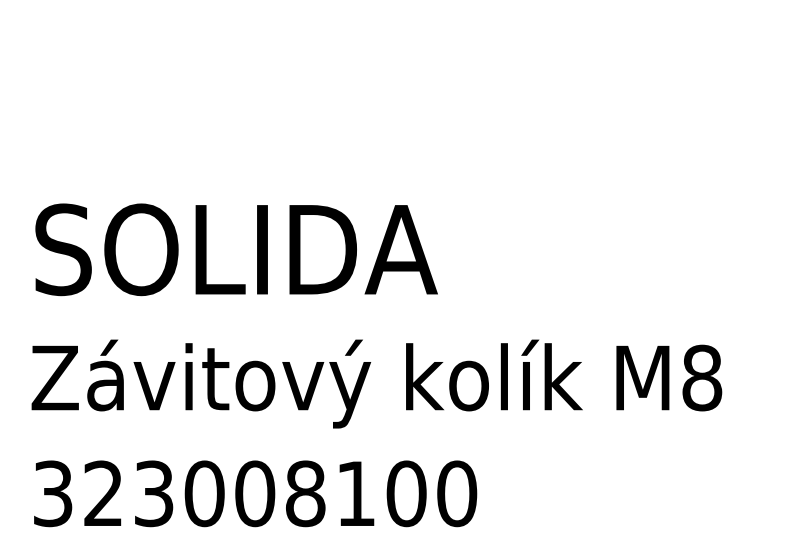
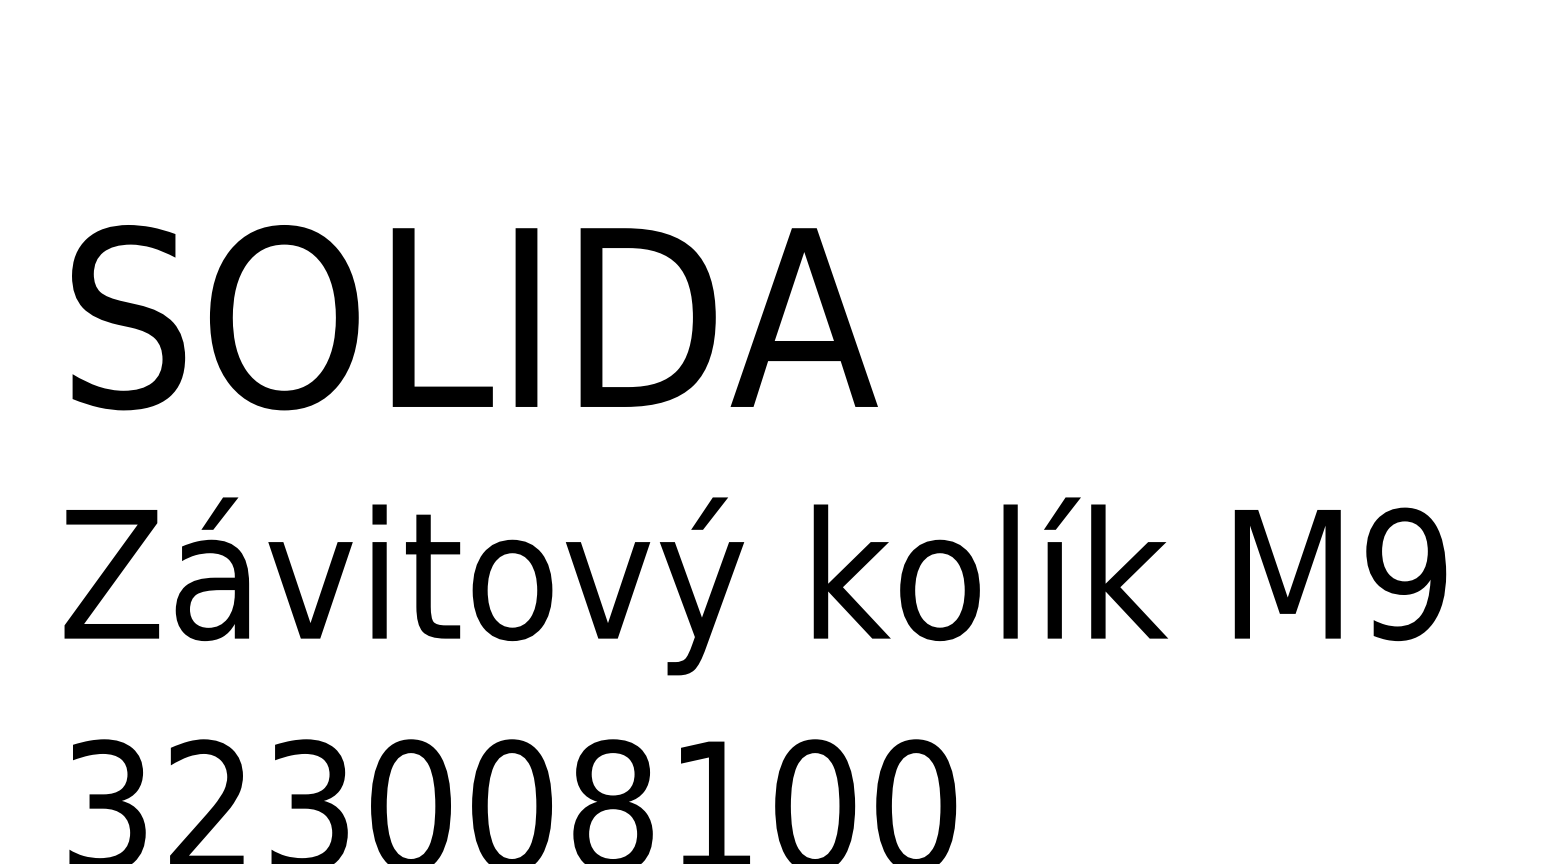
text: (702, 377) -> (1407, 573), M8 -> M9

